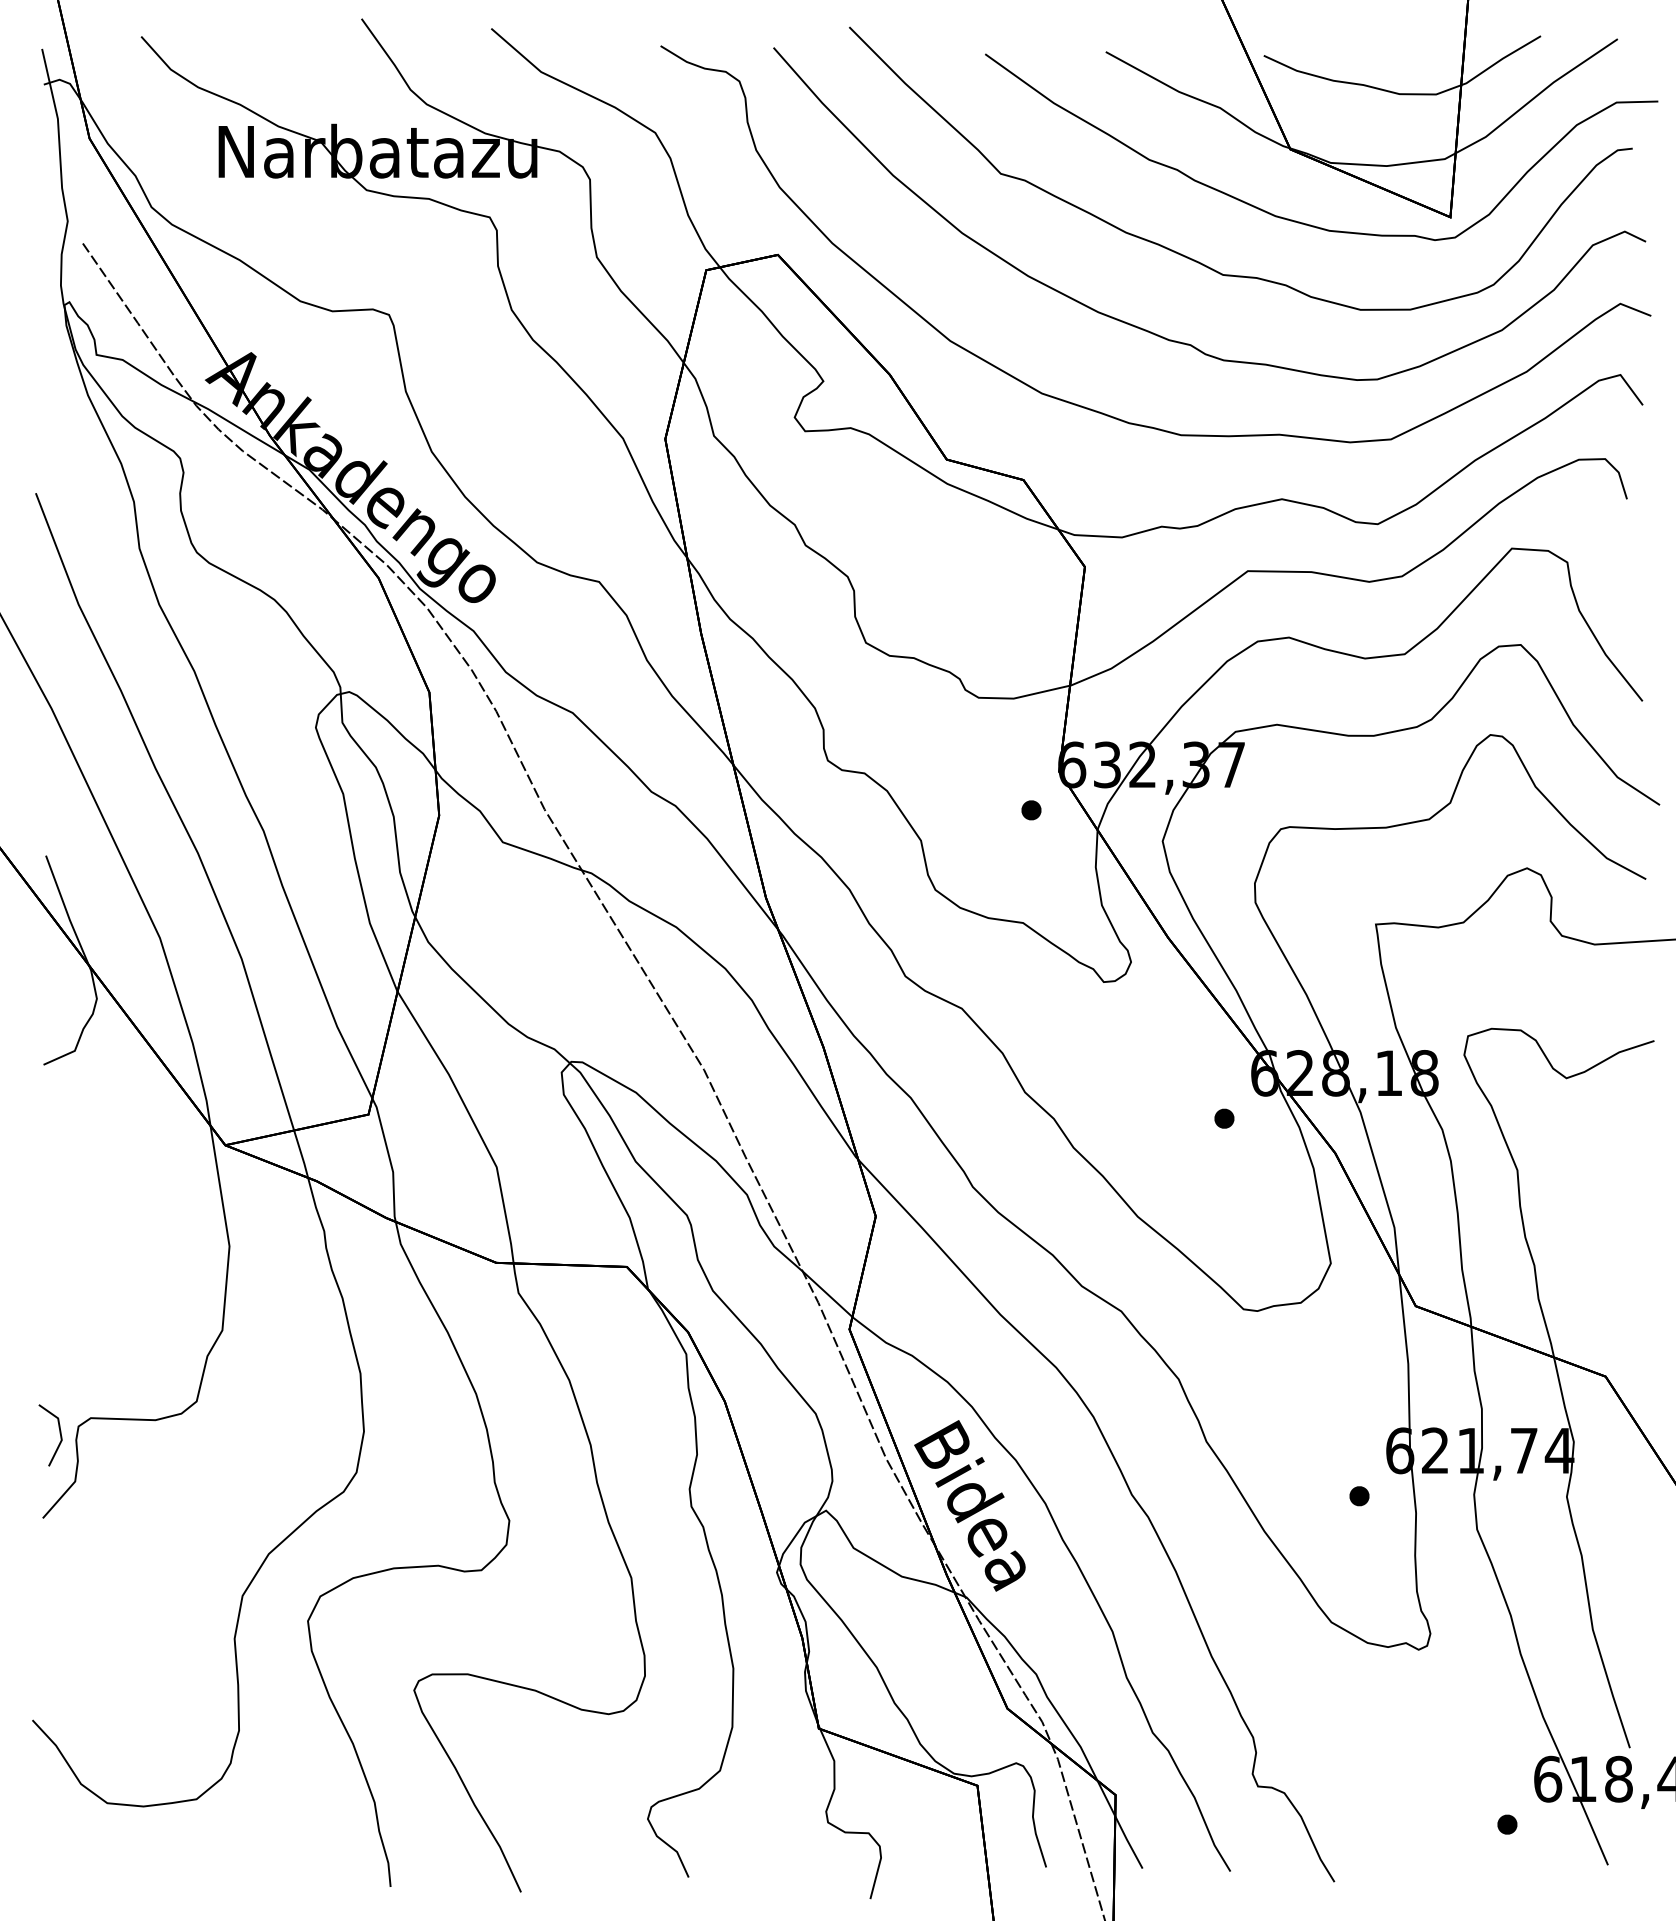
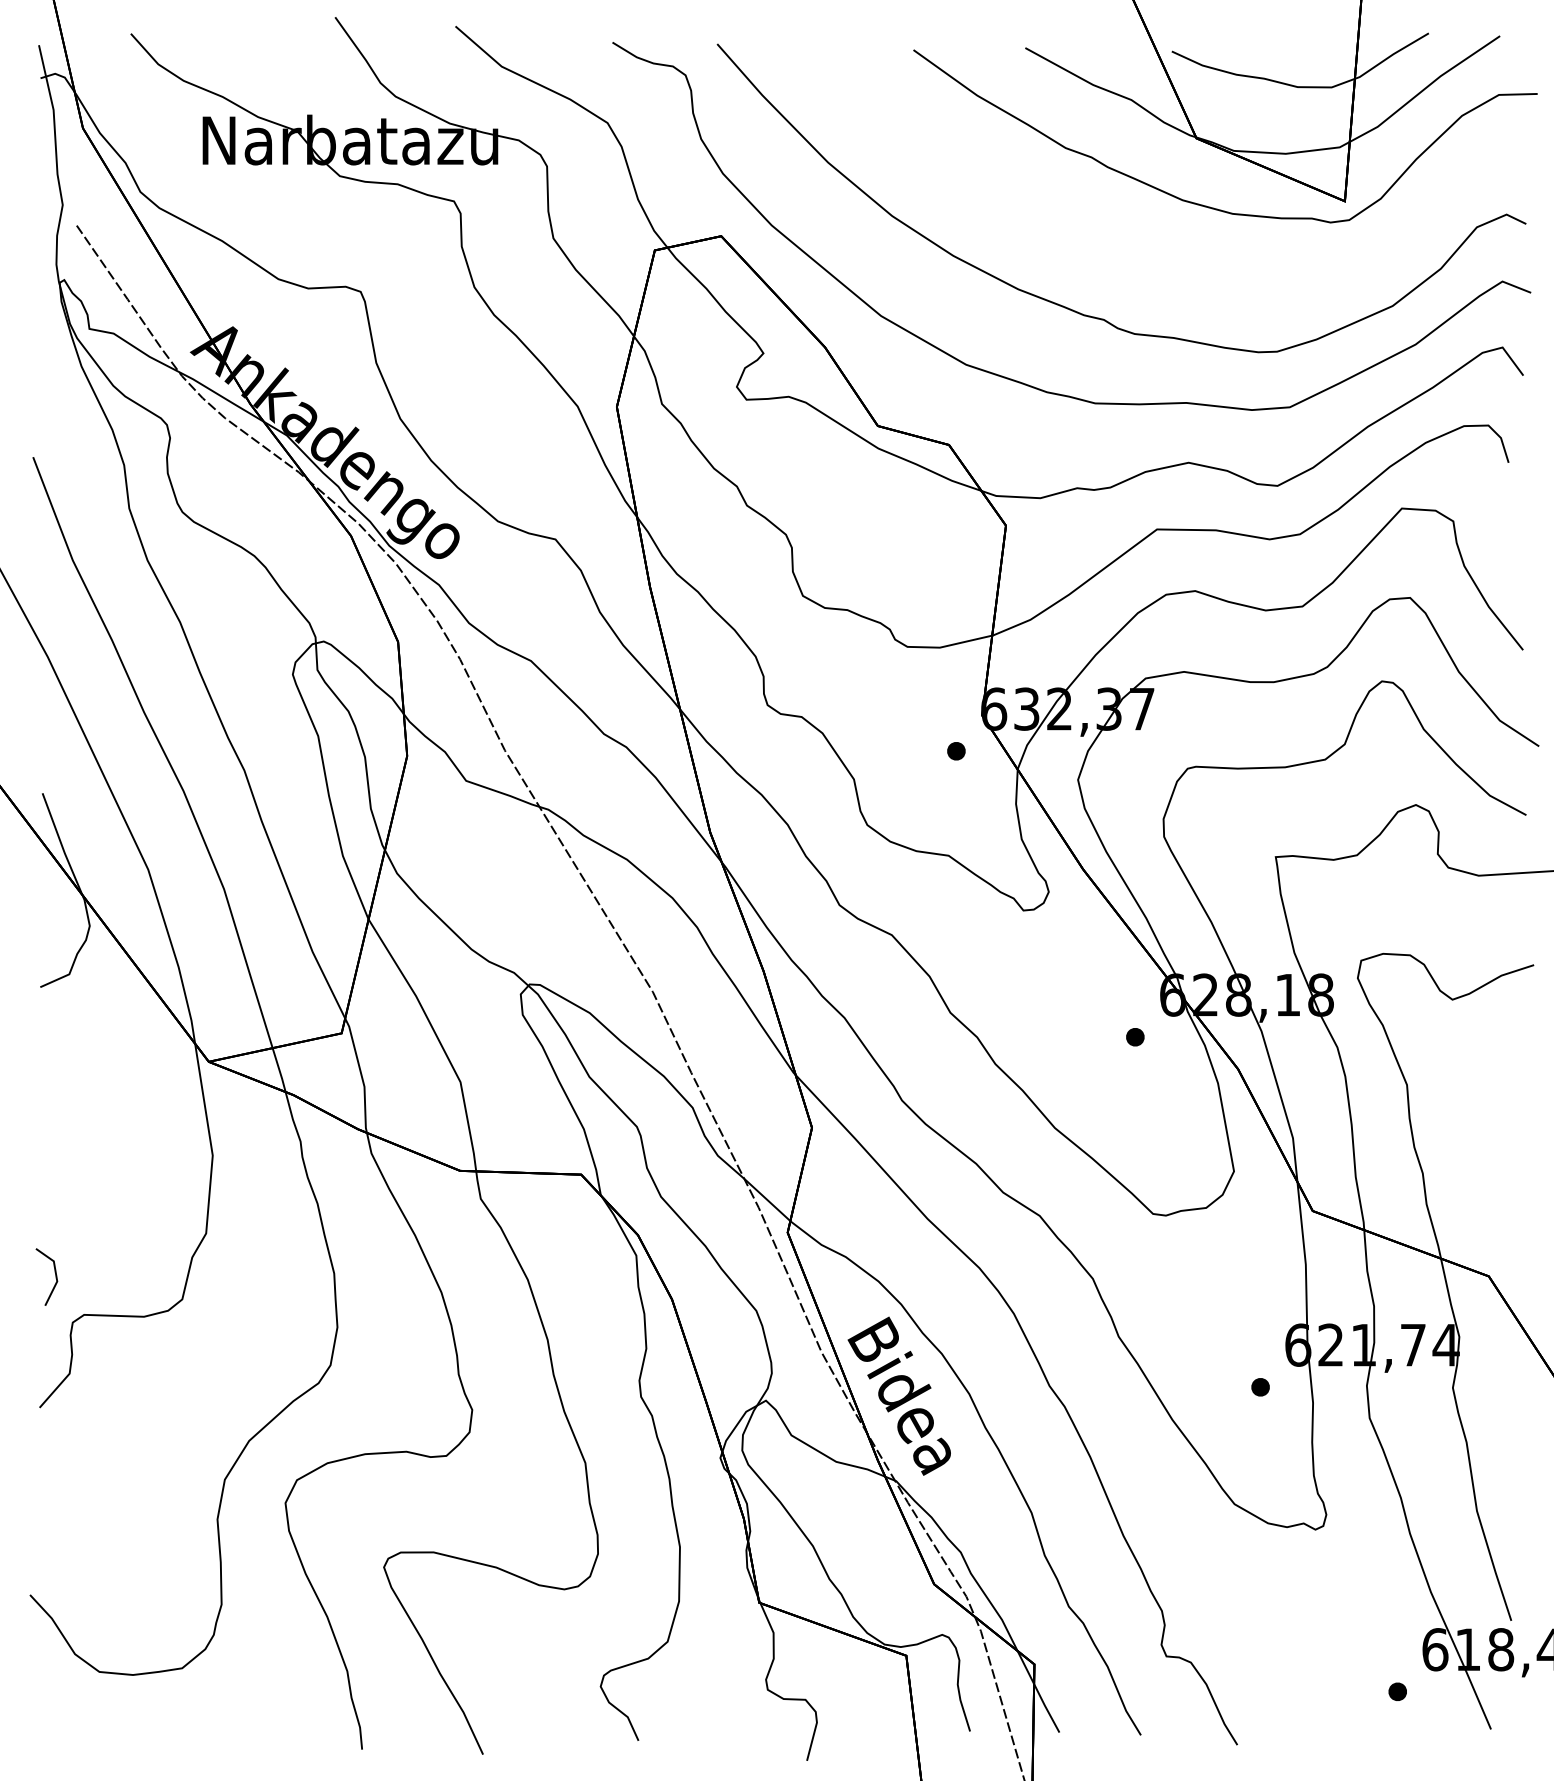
curve: (1199, 261) -> (1112, 242), removed
line: (59, 1433) -> (55, 1275), moved

